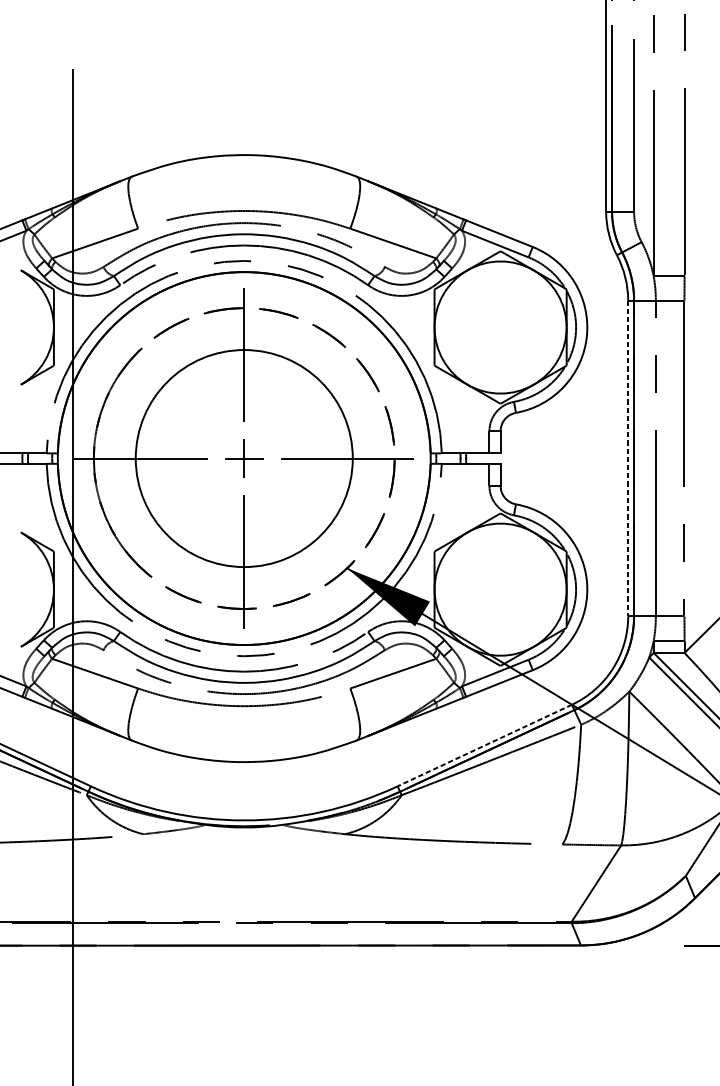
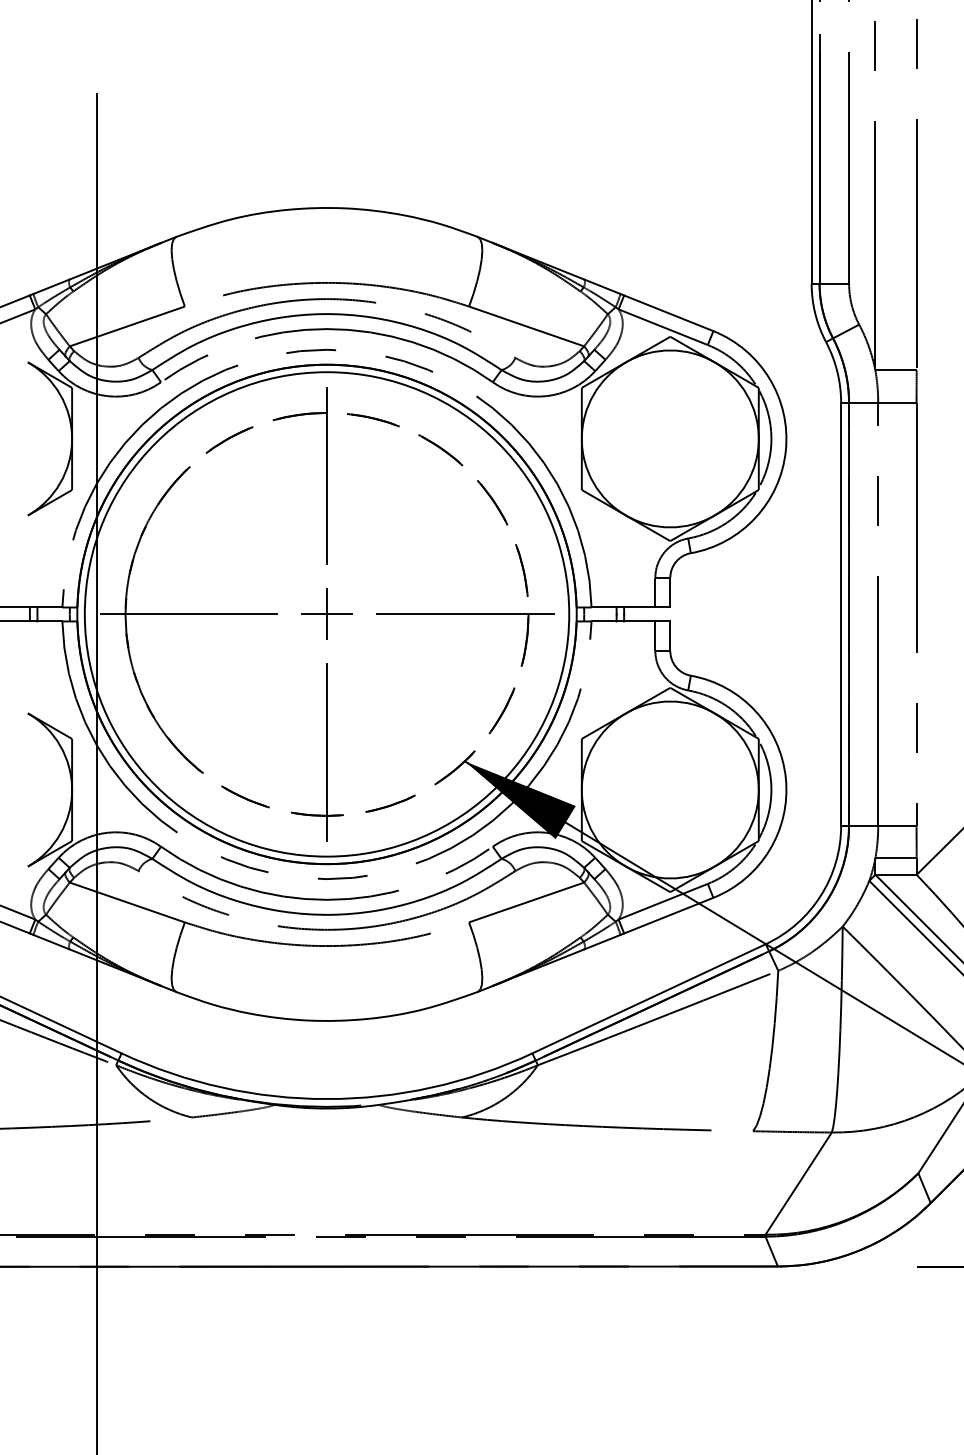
circle: (243, 458) -> (326, 614), size x1.67
line: (628, 458) -> (841, 614), dashed -> solid
line: (485, 745) -> (649, 998), dashed -> solid

